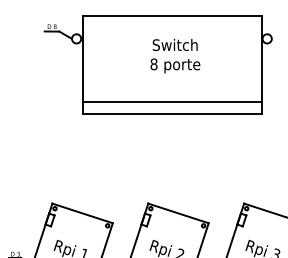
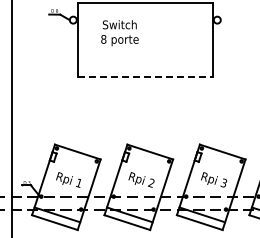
text: (174, 56) -> (119, 33), moved
line: (172, 102) -> (145, 68), removed
line: (172, 113) -> (145, 76), solid -> dashed

